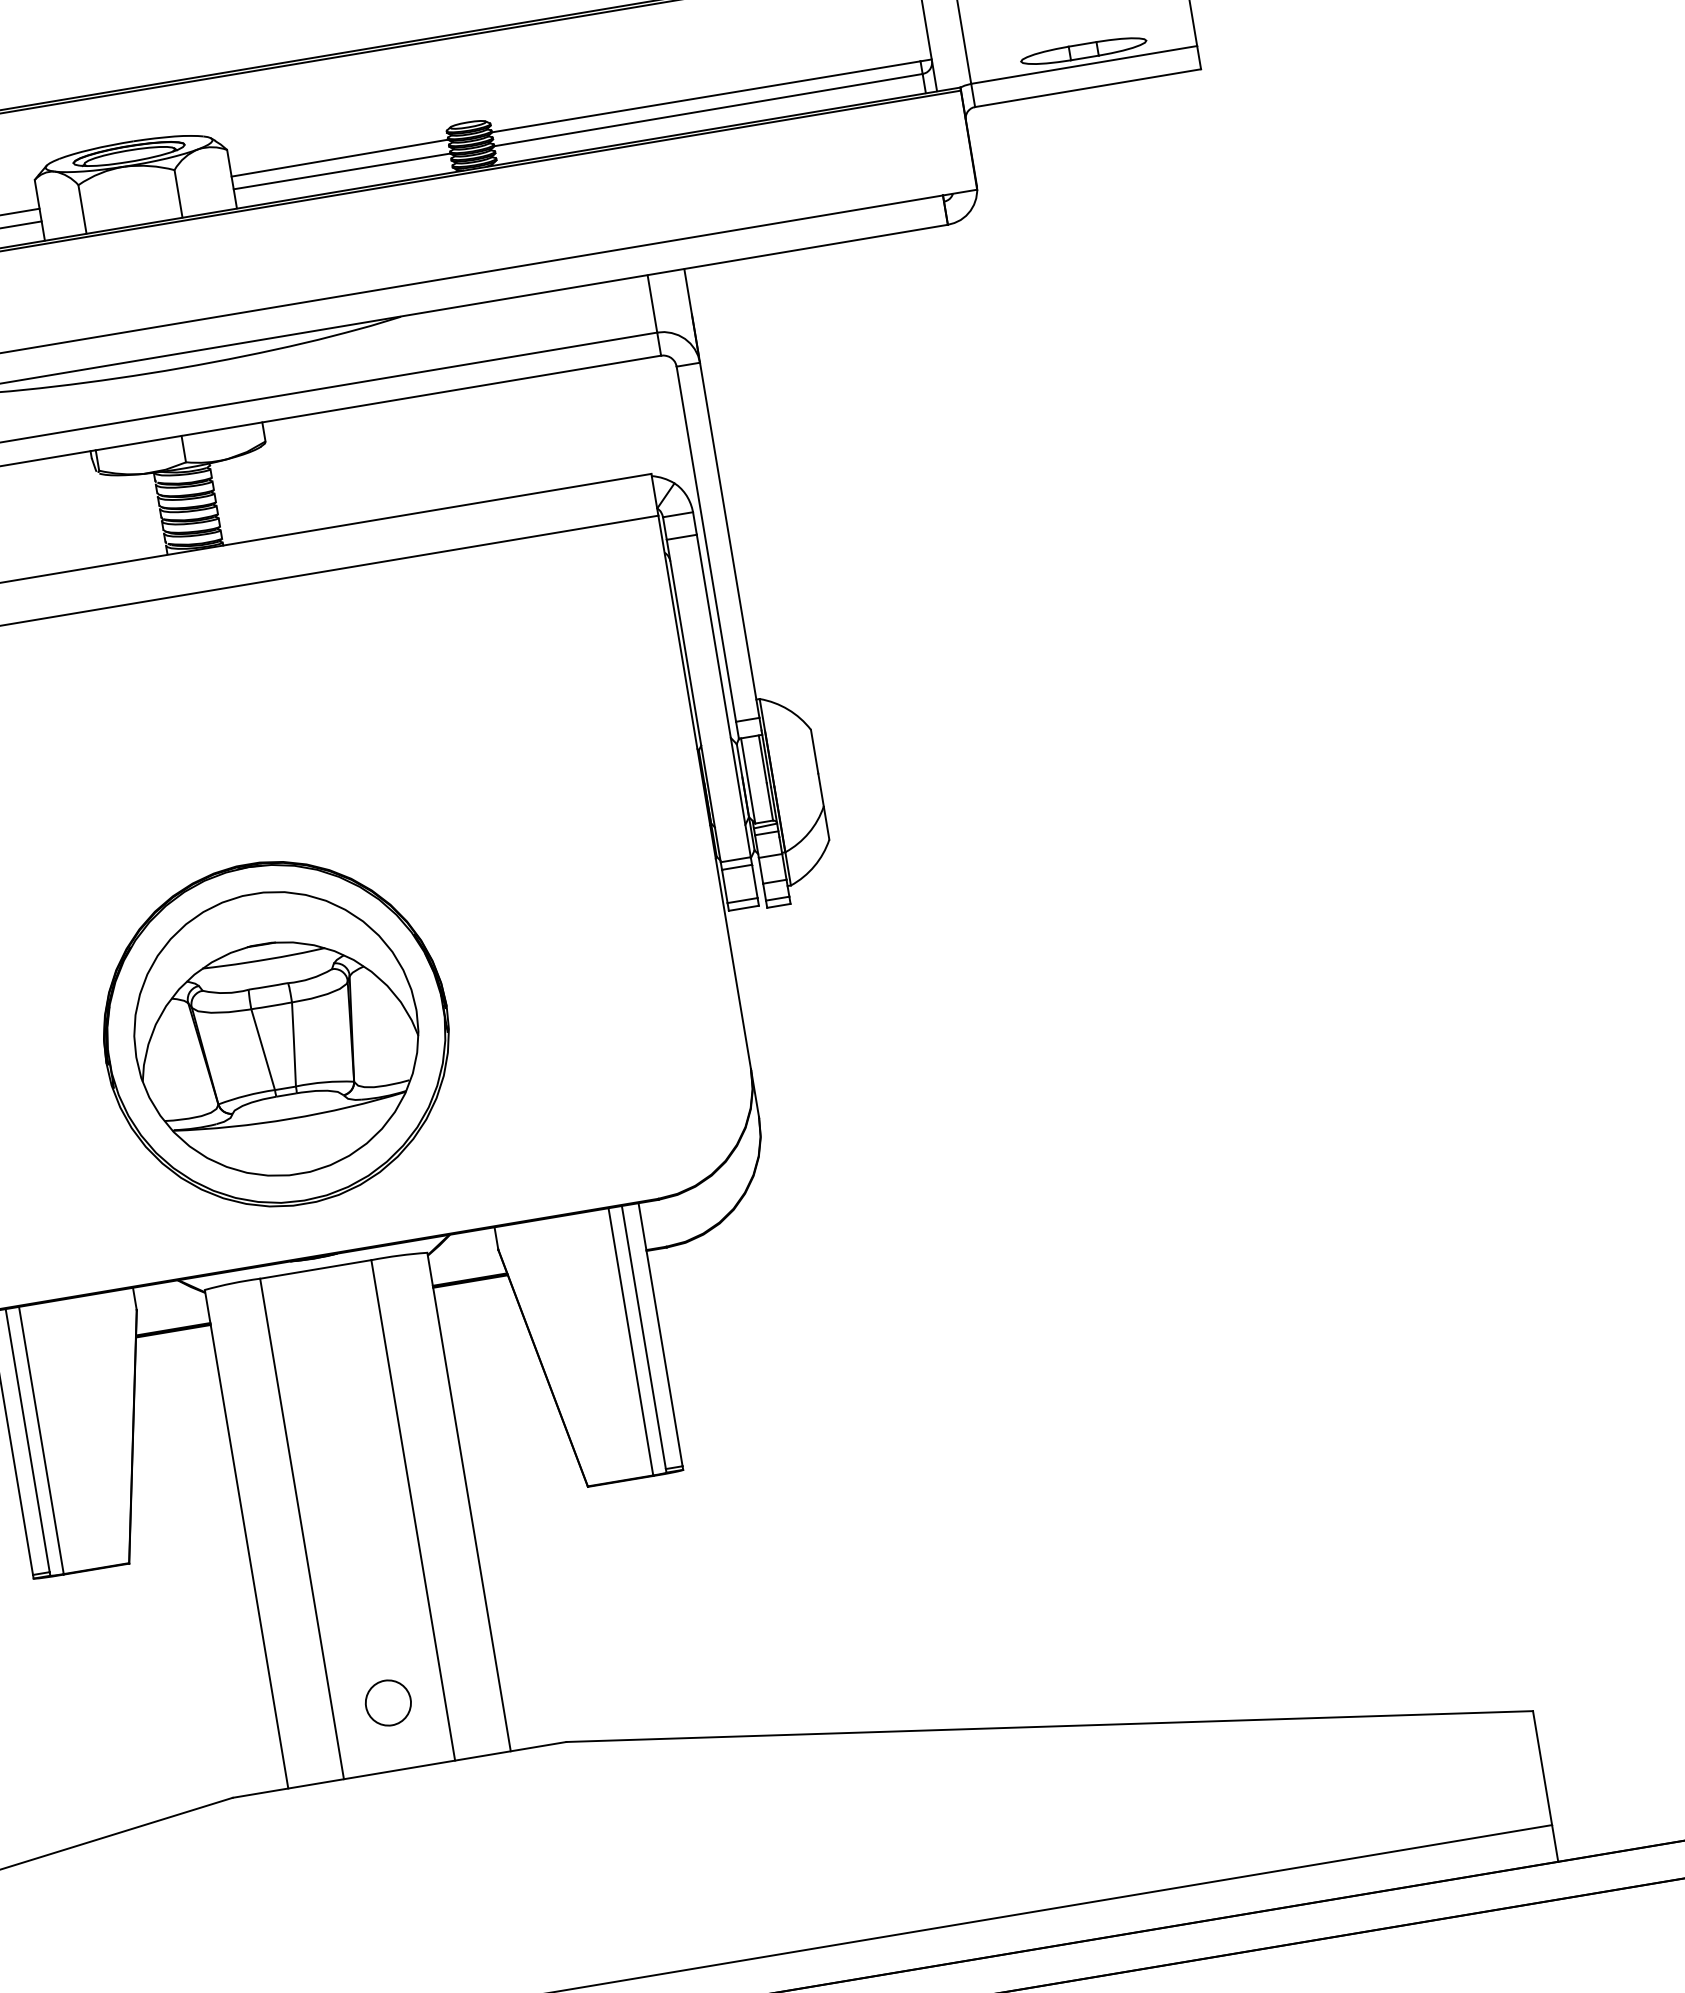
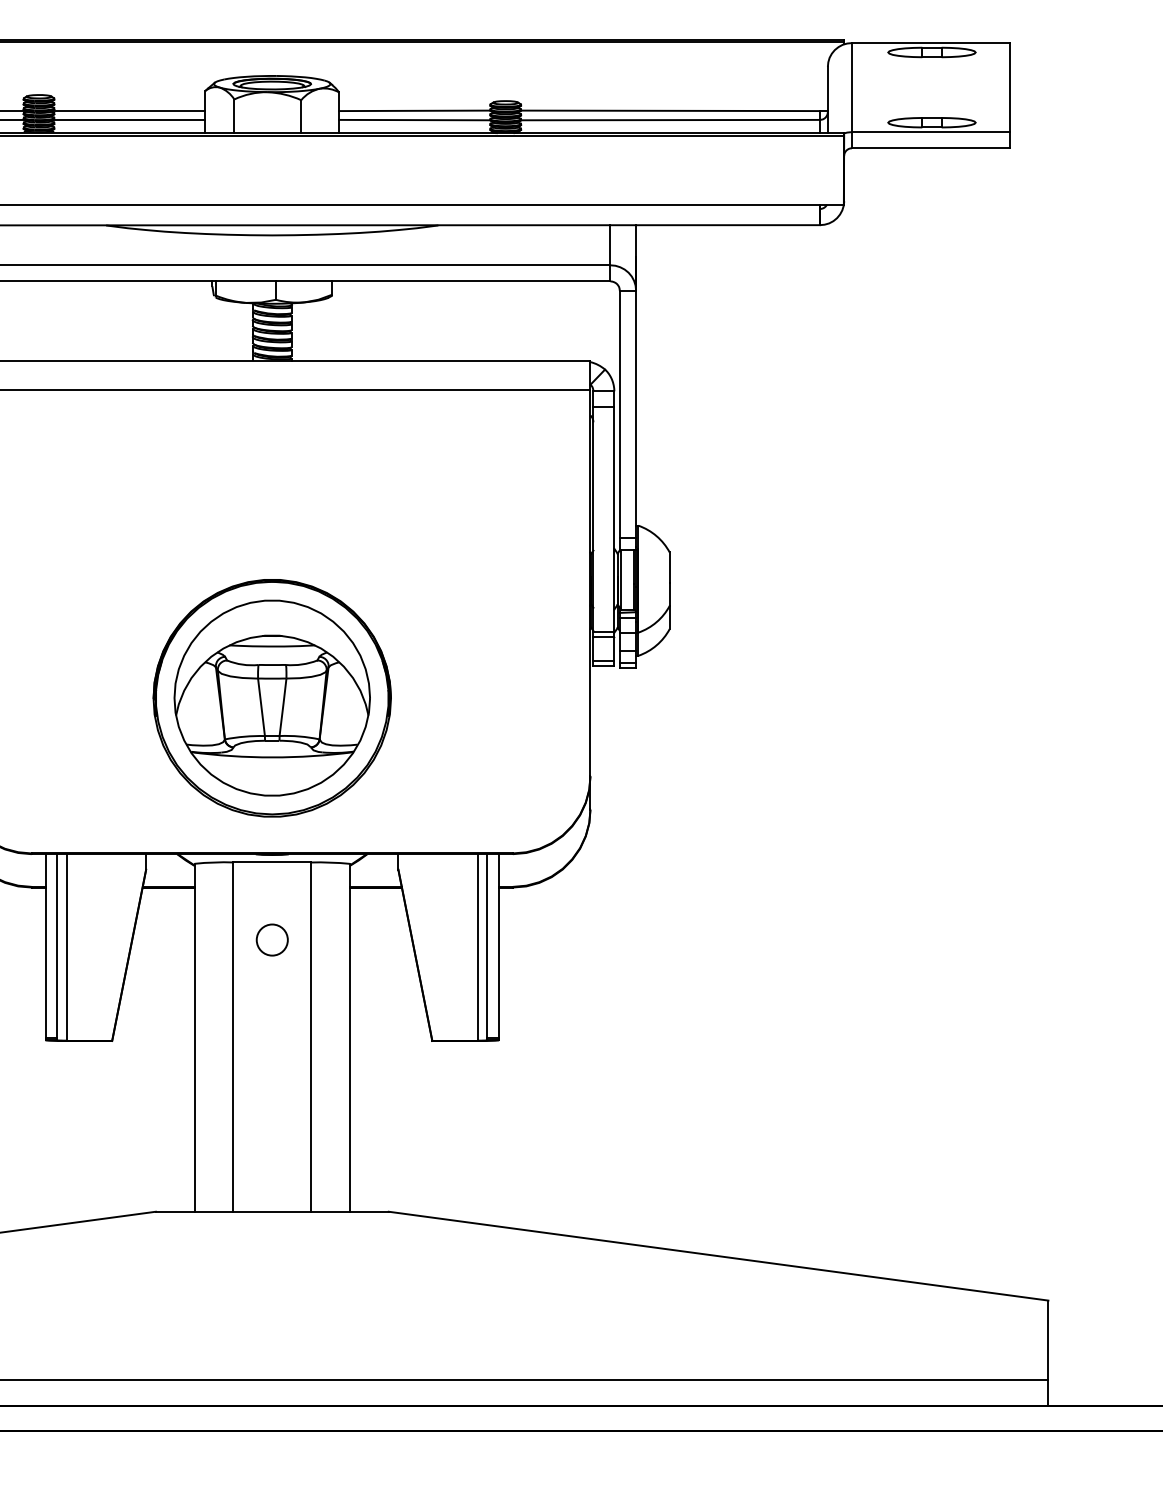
circle: (387, 1702) -> (271, 939), moved

